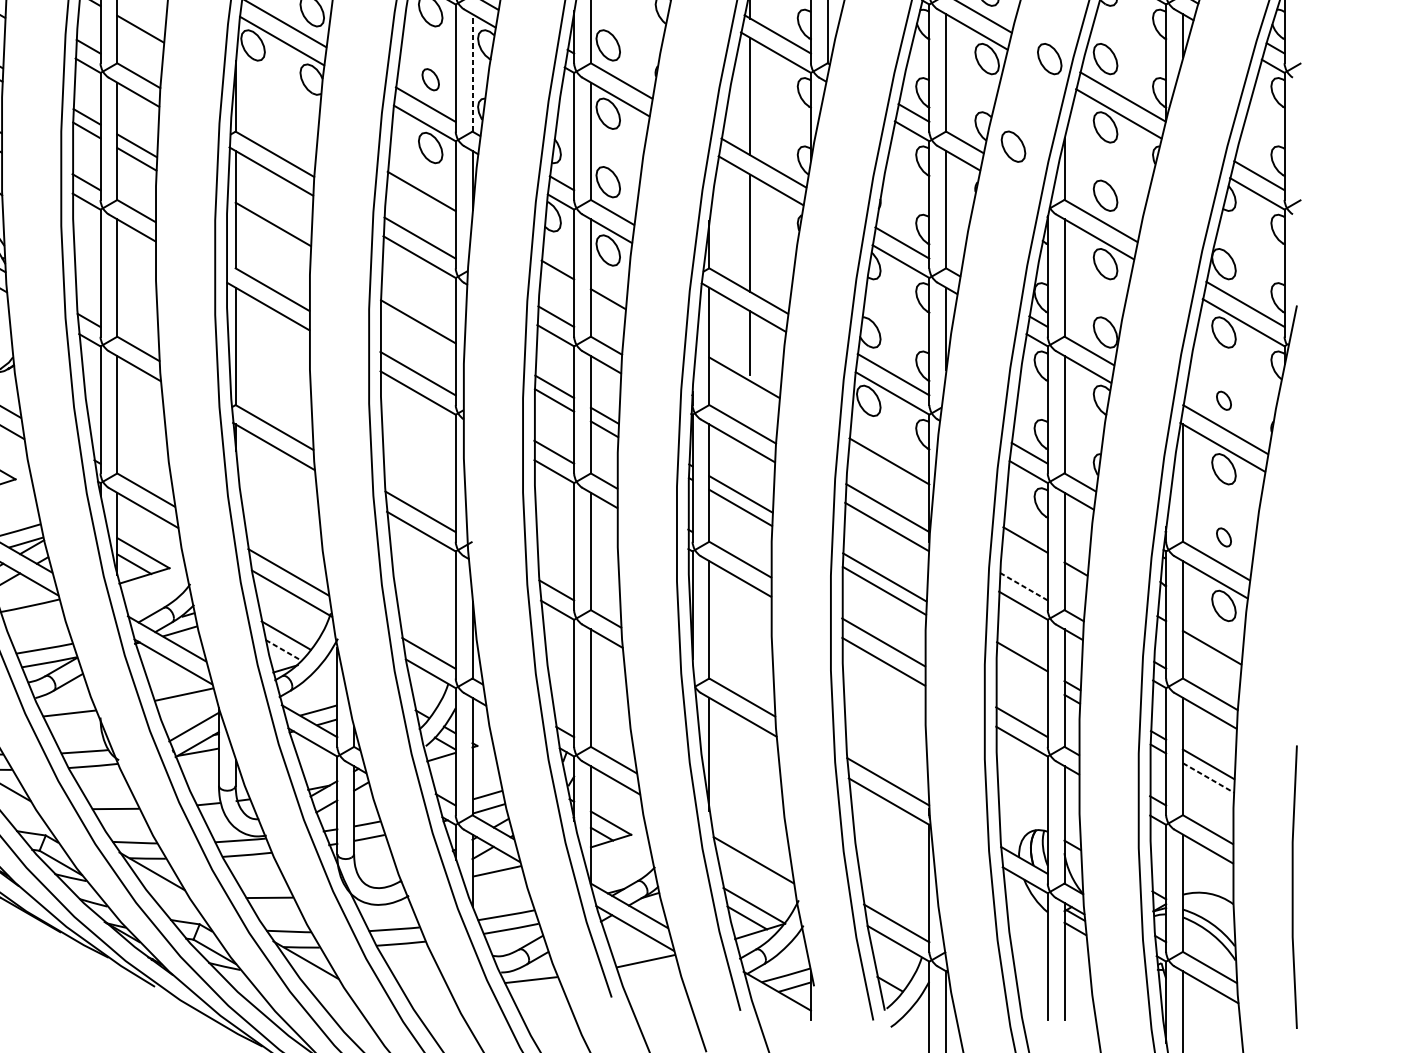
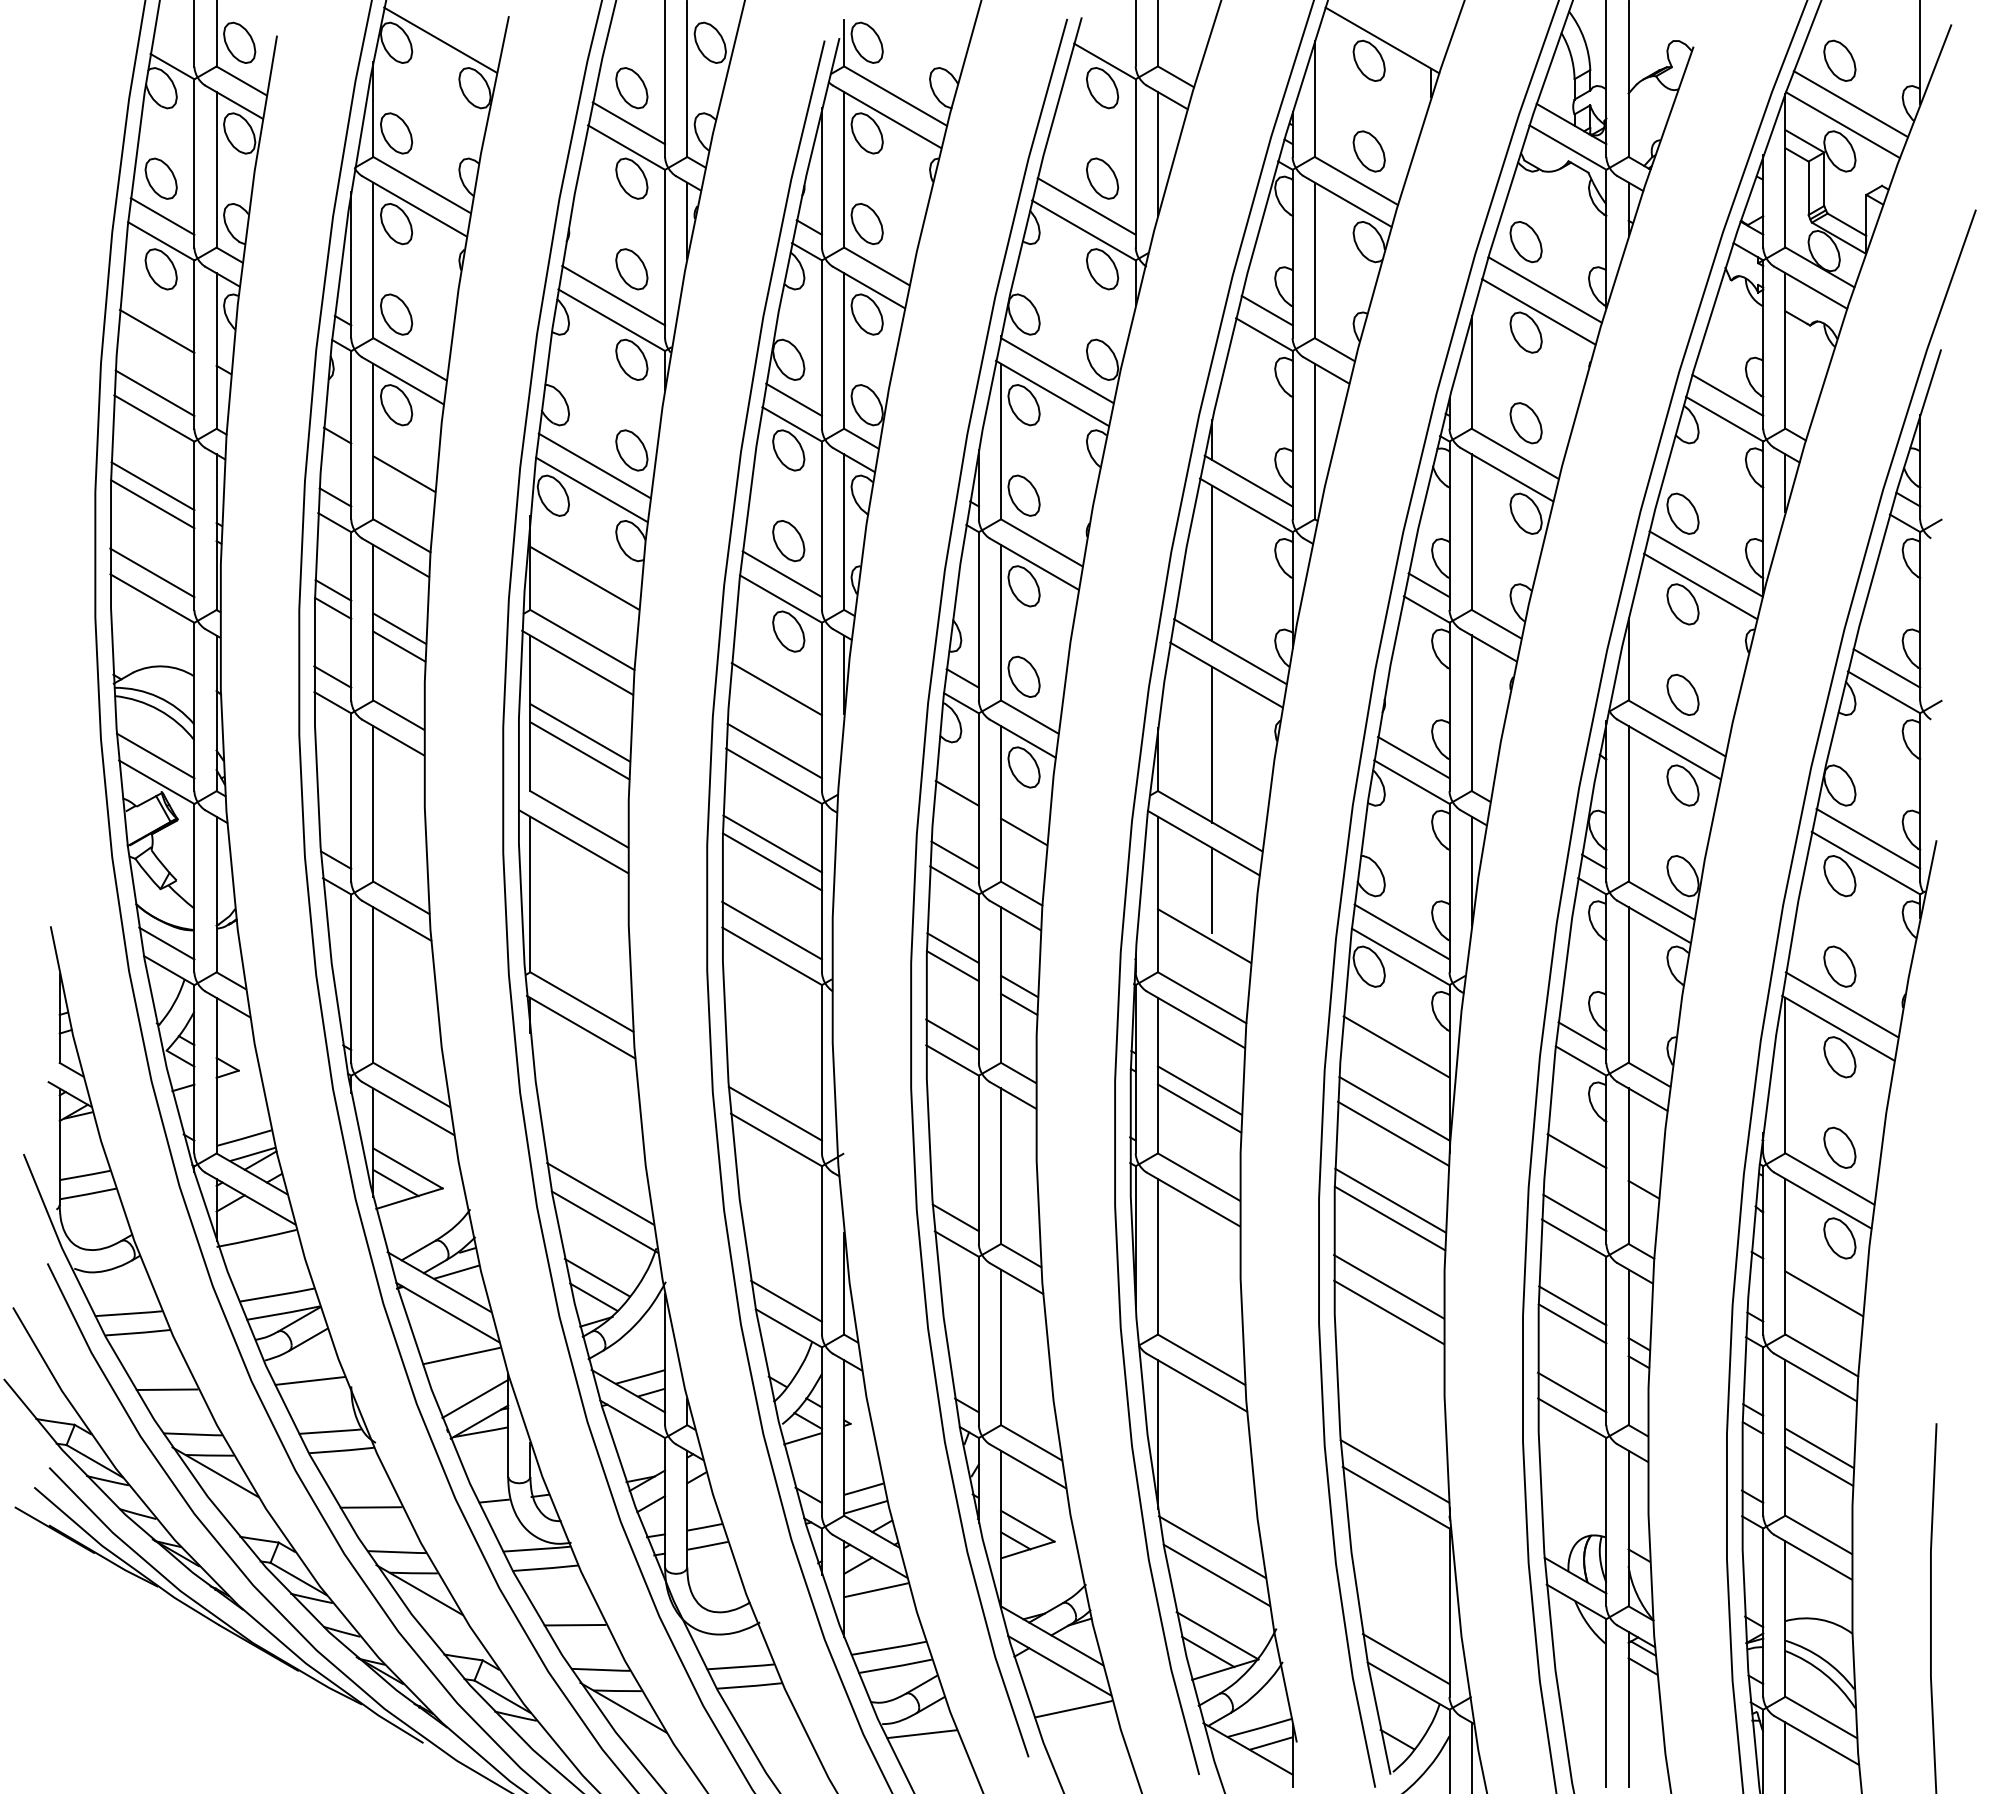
part: (1049, 58) -> (1608, 513), removed
line: (472, 73) -> (844, 532), dashed -> solid
part: (430, 79) -> (788, 541), size x1.43
line: (276, 107) -> (584, 577), added
part: (1013, 146) -> (1560, 629), removed
line: (272, 237) -> (579, 750), added
line: (418, 307) -> (772, 843), added
part: (1223, 400) -> (1839, 966), size x1.67
part: (1223, 537) -> (1839, 1147), size x1.67
line: (1023, 586) -> (1574, 1212), dashed -> solid
line: (284, 650) -> (594, 1297), dashed -> solid
line: (1022, 670) -> (1572, 1323), added
line: (1208, 778) -> (1819, 1466), dashed -> solid
line: (750, 838) -> (1212, 1546), added

